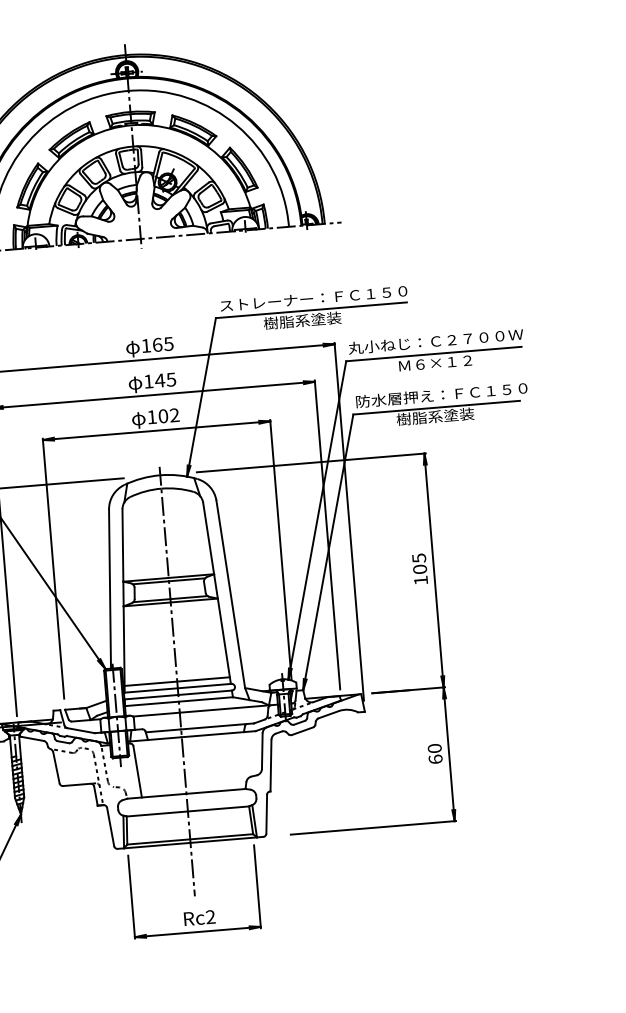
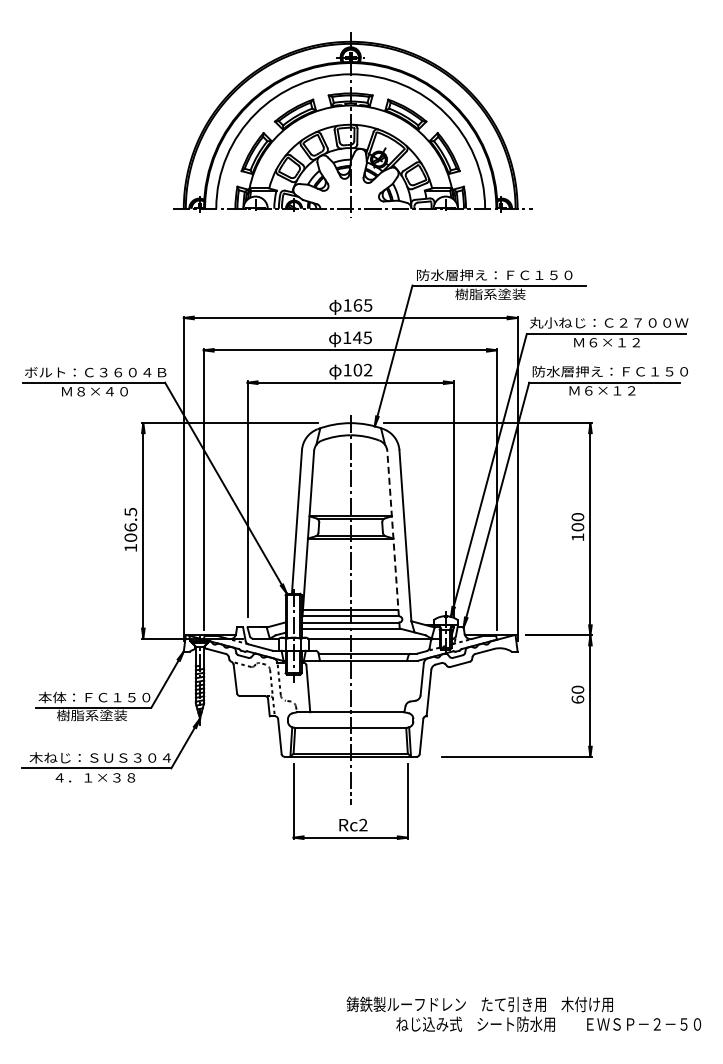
text: (312, 297) -> (501, 274), ストレーナー：ＦＣ１５０ -> 防水層押え：ＦＣ１５０
text: (434, 416) -> (602, 390), 樹脂系塗装 -> Ｍ６×１２
text: (418, 558) -> (577, 517), 105 -> 100
line: (217, 593) -> (393, 533), solid -> dashed

